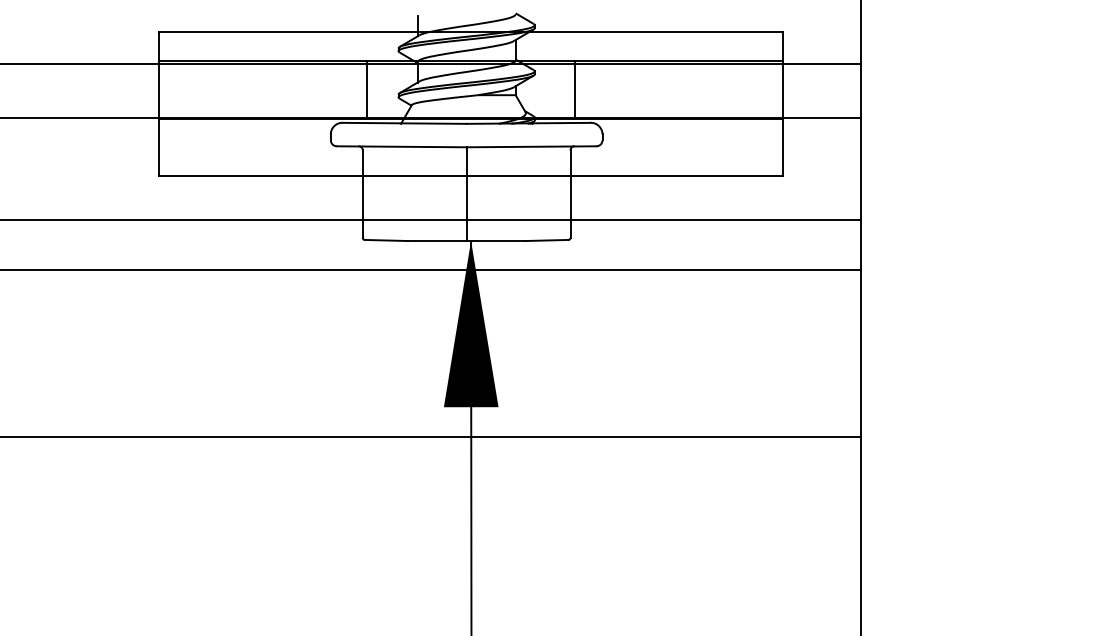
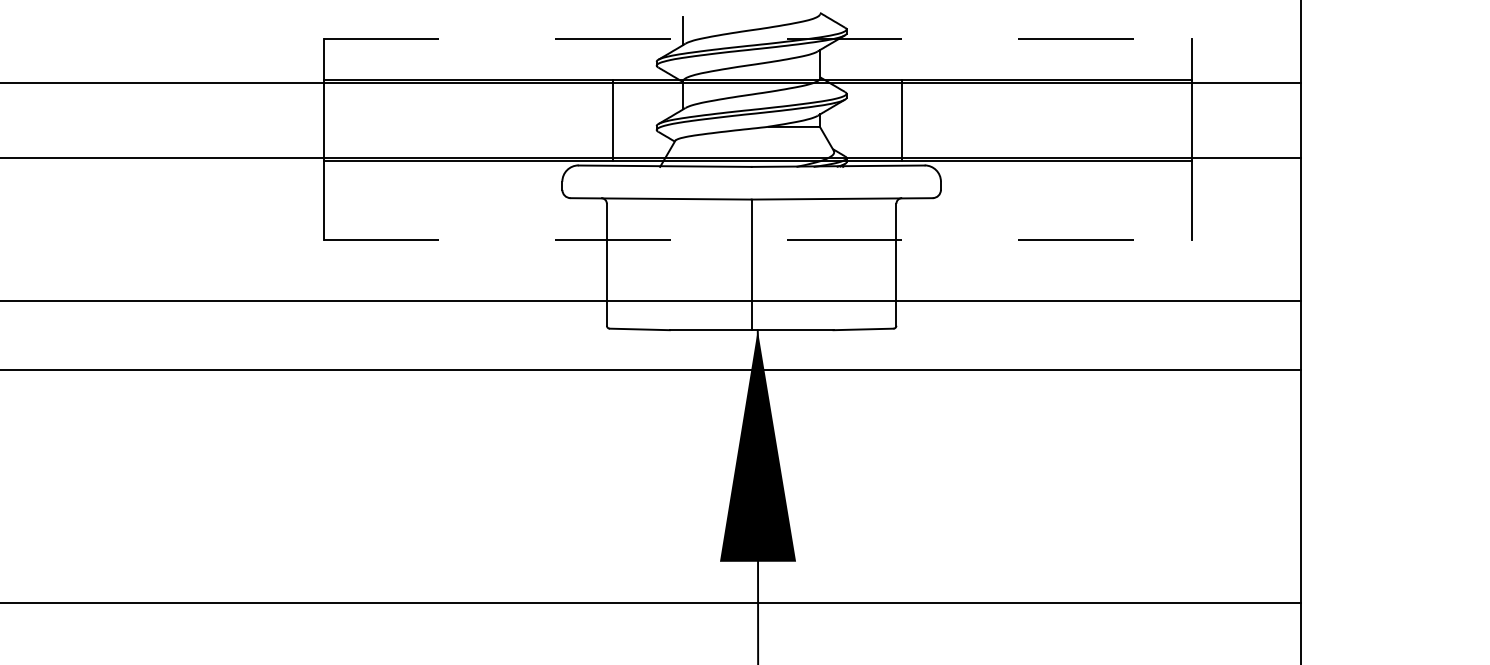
line: (471, 32) -> (758, 39), solid -> dashed
line: (471, 176) -> (758, 240), solid -> dashed

